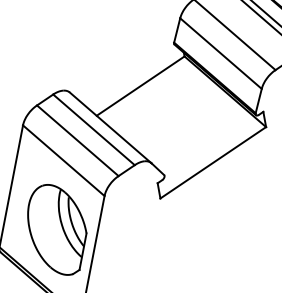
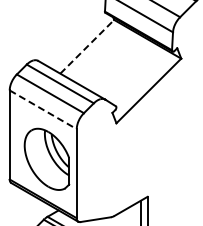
line: (141, 85) -> (87, 46), solid -> dashed
line: (64, 160) -> (43, 109), solid -> dashed

